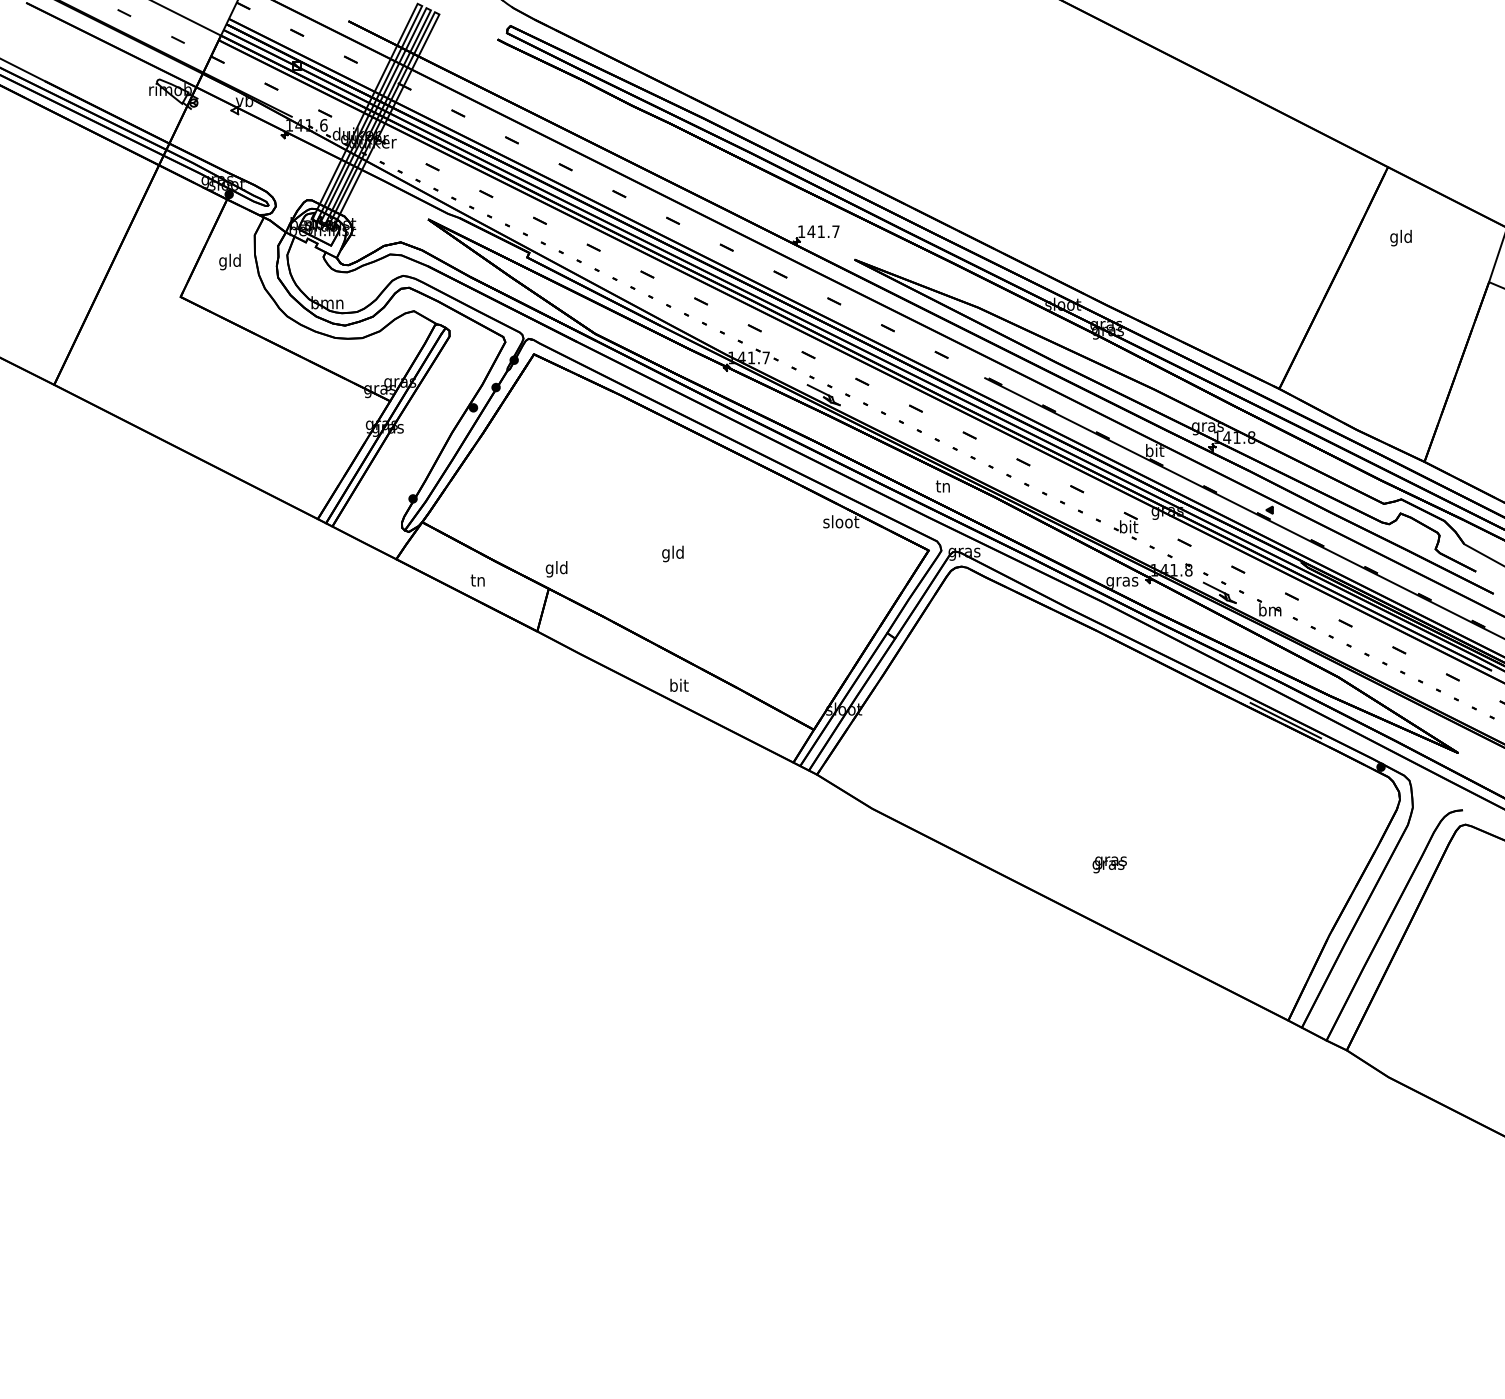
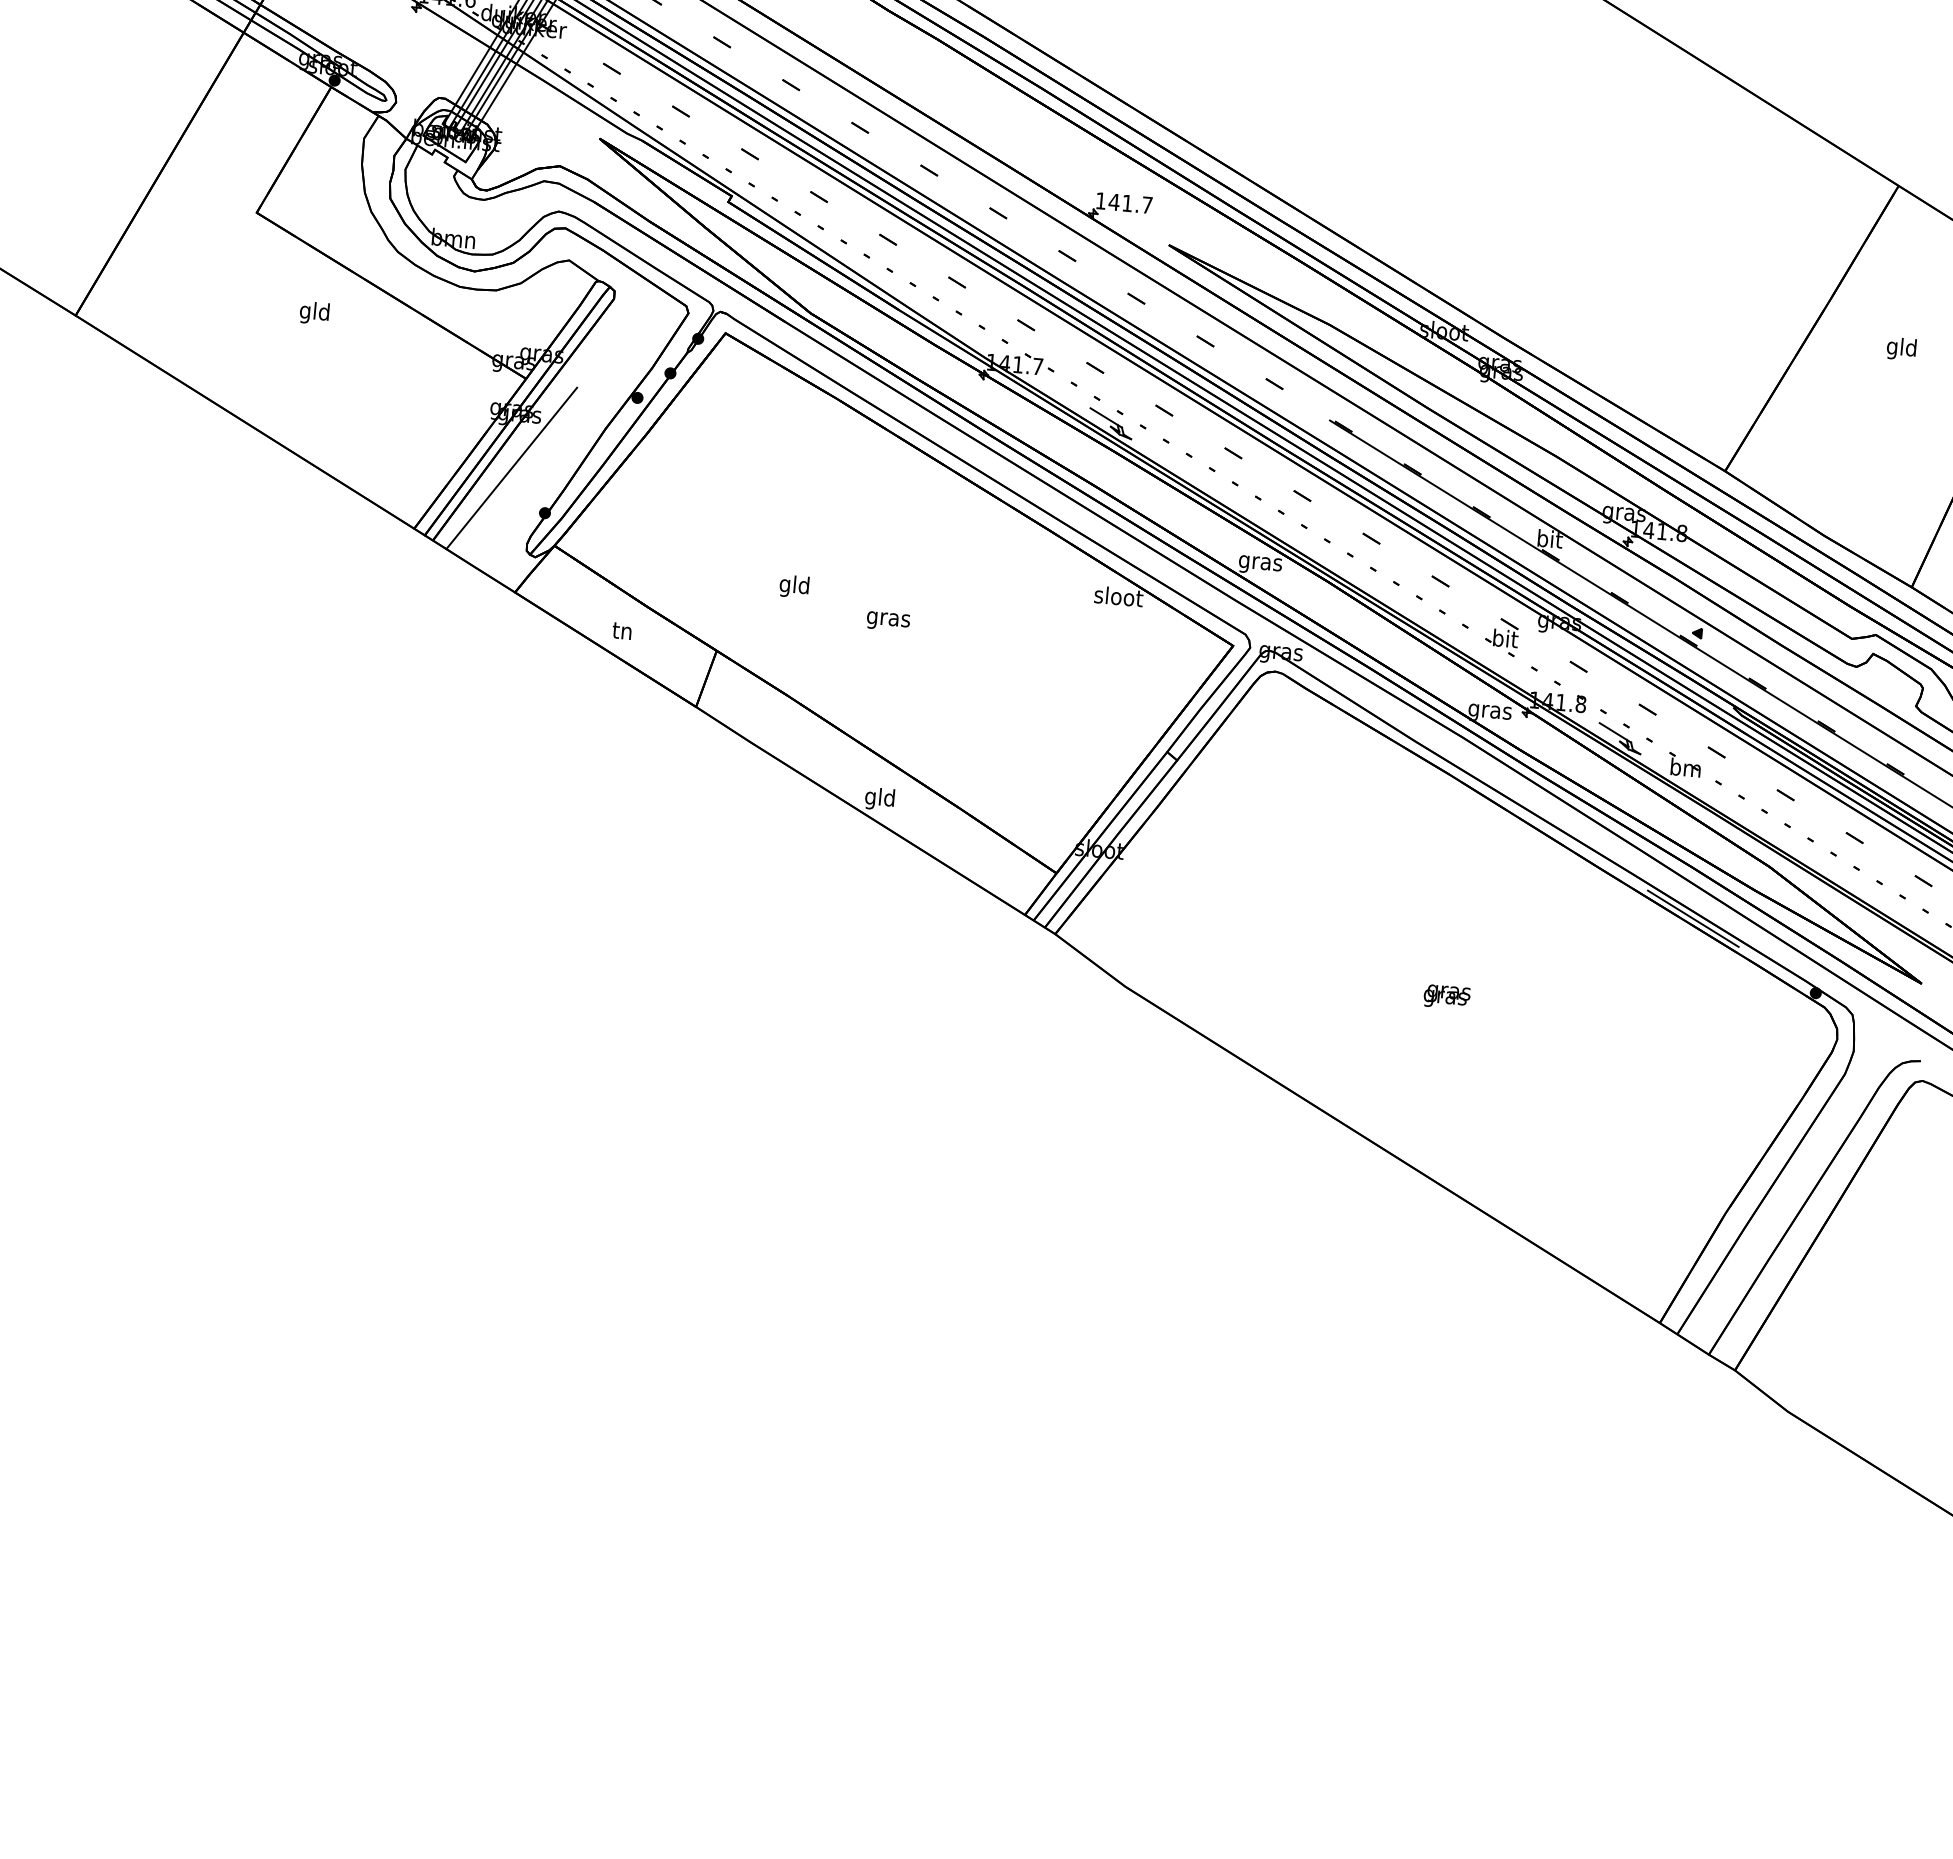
text: (1400, 237) -> (1900, 348), moved
text: (229, 261) -> (313, 312), moved
line: (385, 467) -> (511, 467), added
text: (943, 487) -> (1260, 562), tn -> gras
text: (673, 553) -> (889, 618), gld -> gras
text: (556, 569) -> (794, 586), moved
text: (678, 686) -> (879, 798), bit -> gld
text: (1109, 864) -> (1446, 996), moved

